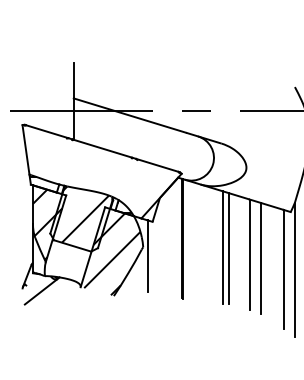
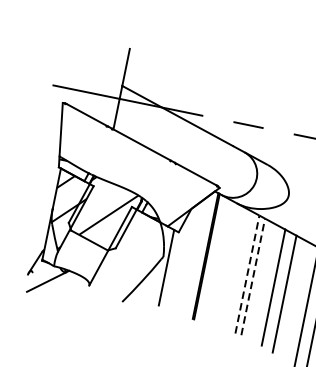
line: (223, 247) -> (247, 274), solid -> dashed
line: (229, 248) -> (253, 276), solid -> dashed
hatch: (112, 254) -> (129, 258), removed

